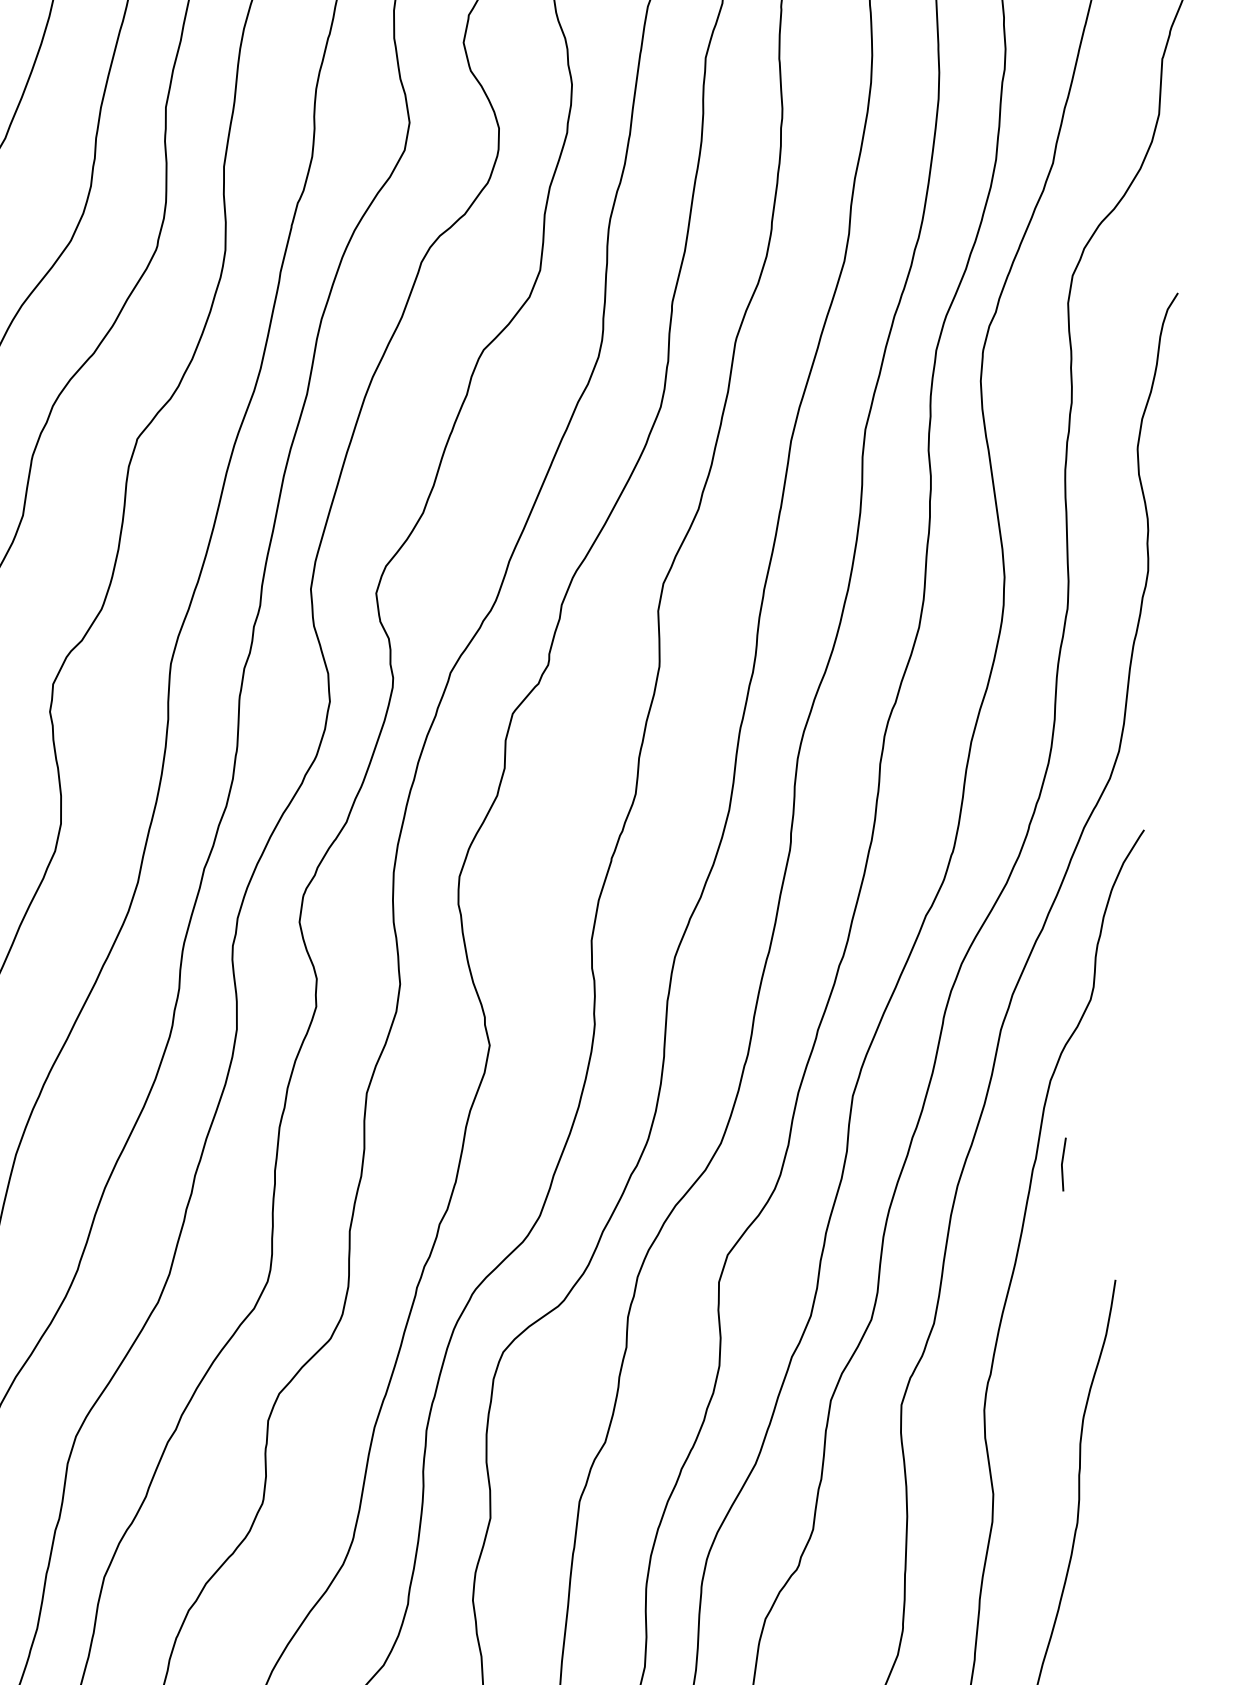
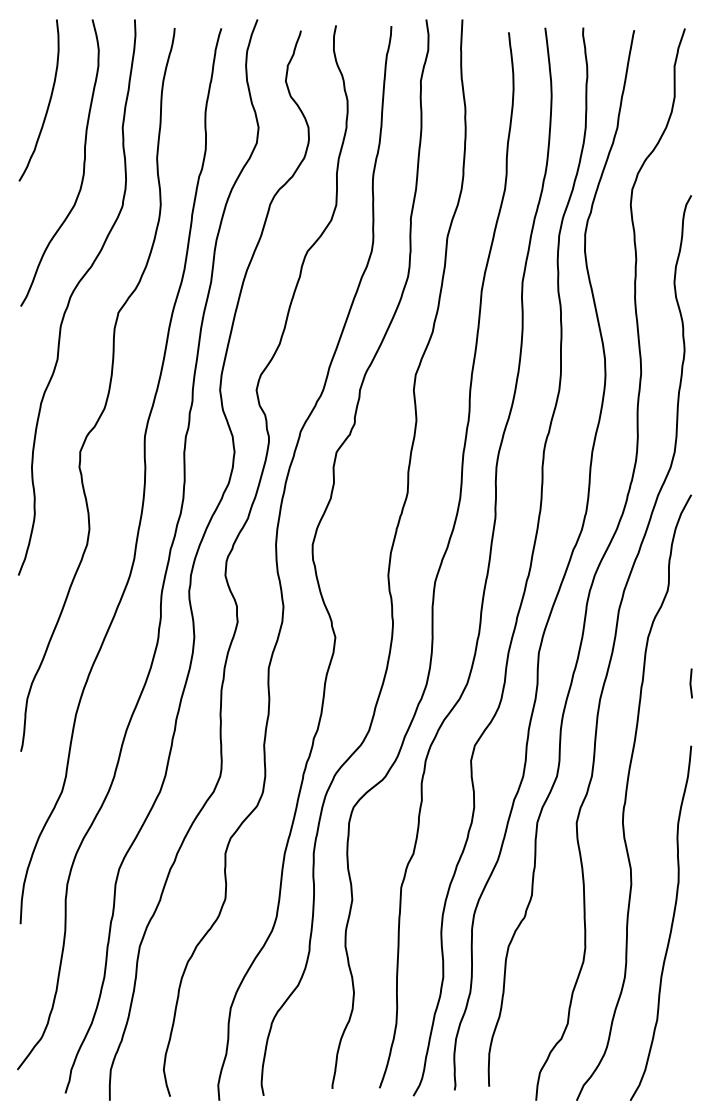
line: (1062, 1164) -> (690, 683), moved

